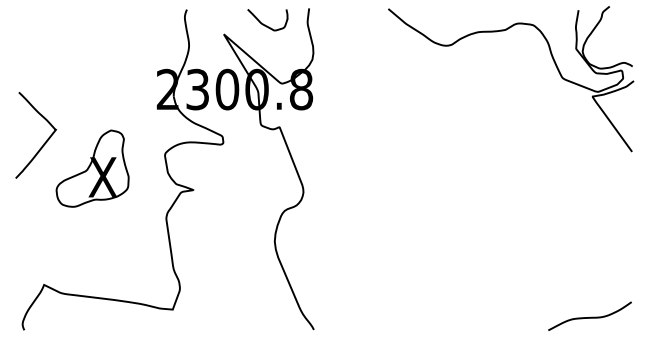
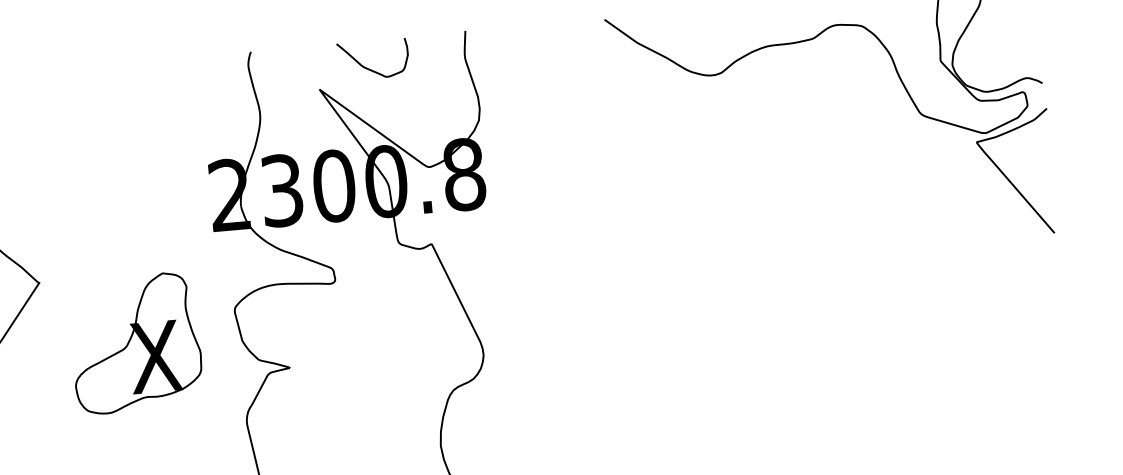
curve: (265, 24) -> (370, 67), moved
part: (92, 168) -> (135, 343), moved

